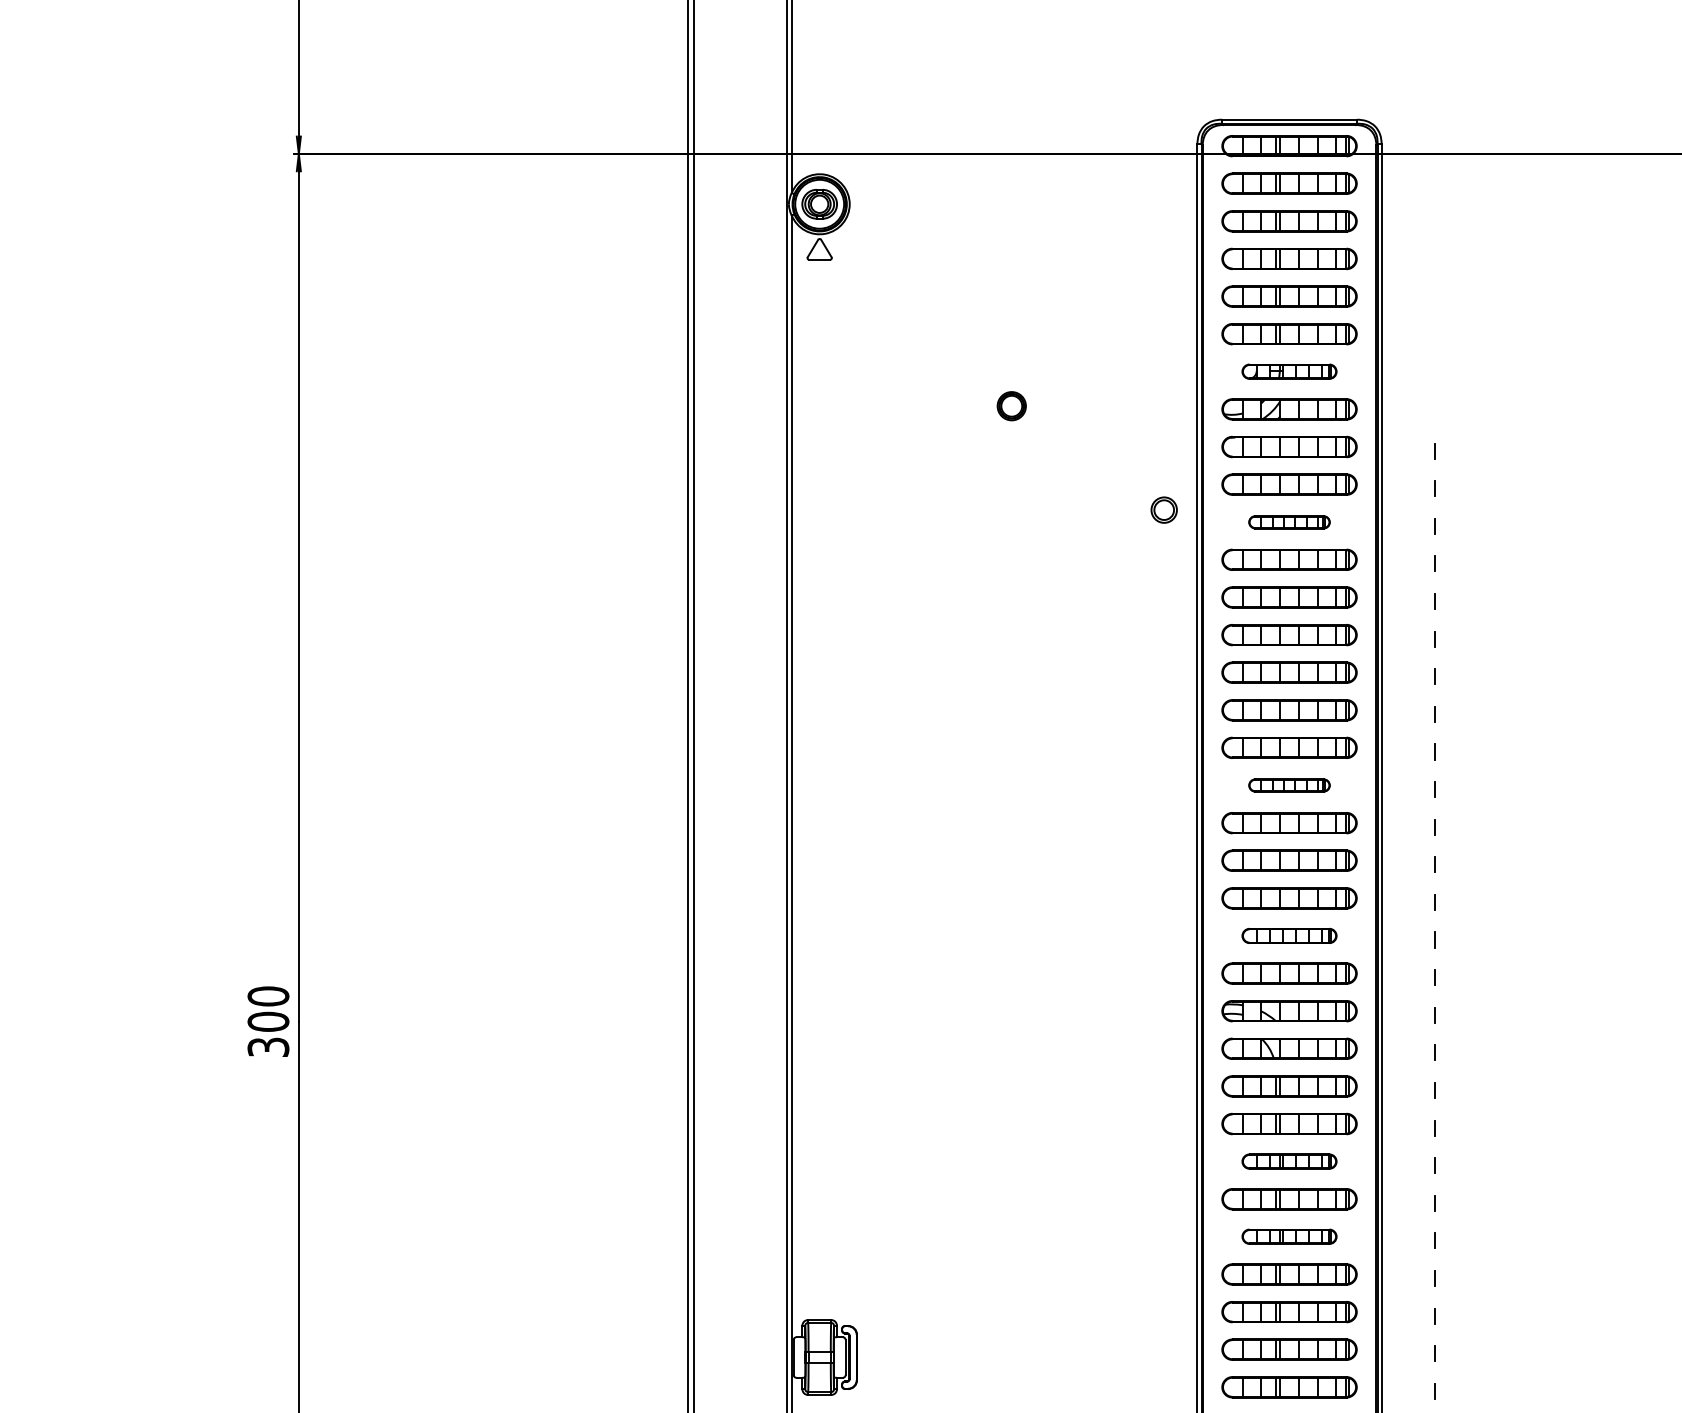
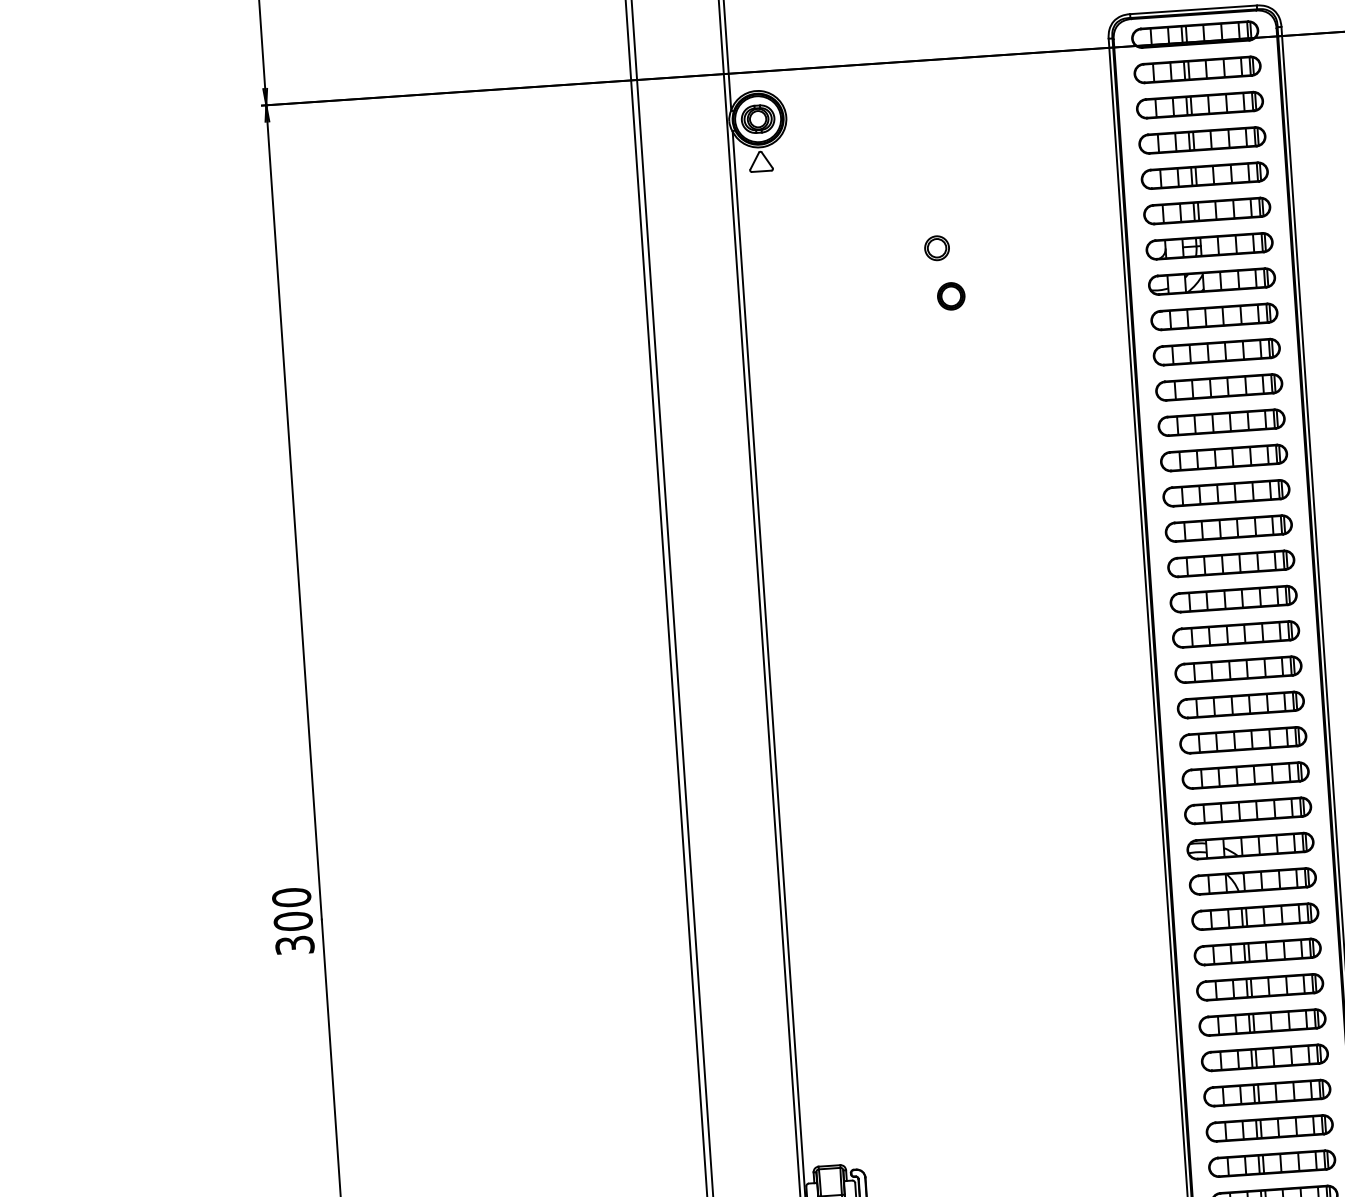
part: (1289, 371) -> (1209, 246), size x1.43
part: (1163, 509) -> (936, 247), moved
part: (1289, 522) -> (1219, 387), size x1.67
part: (1289, 785) -> (1236, 634), size x1.67
part: (1289, 935) -> (1245, 775), size x1.43
part: (1289, 1161) -> (1260, 987), size x1.43
part: (1289, 1236) -> (1264, 1057), size x1.43

